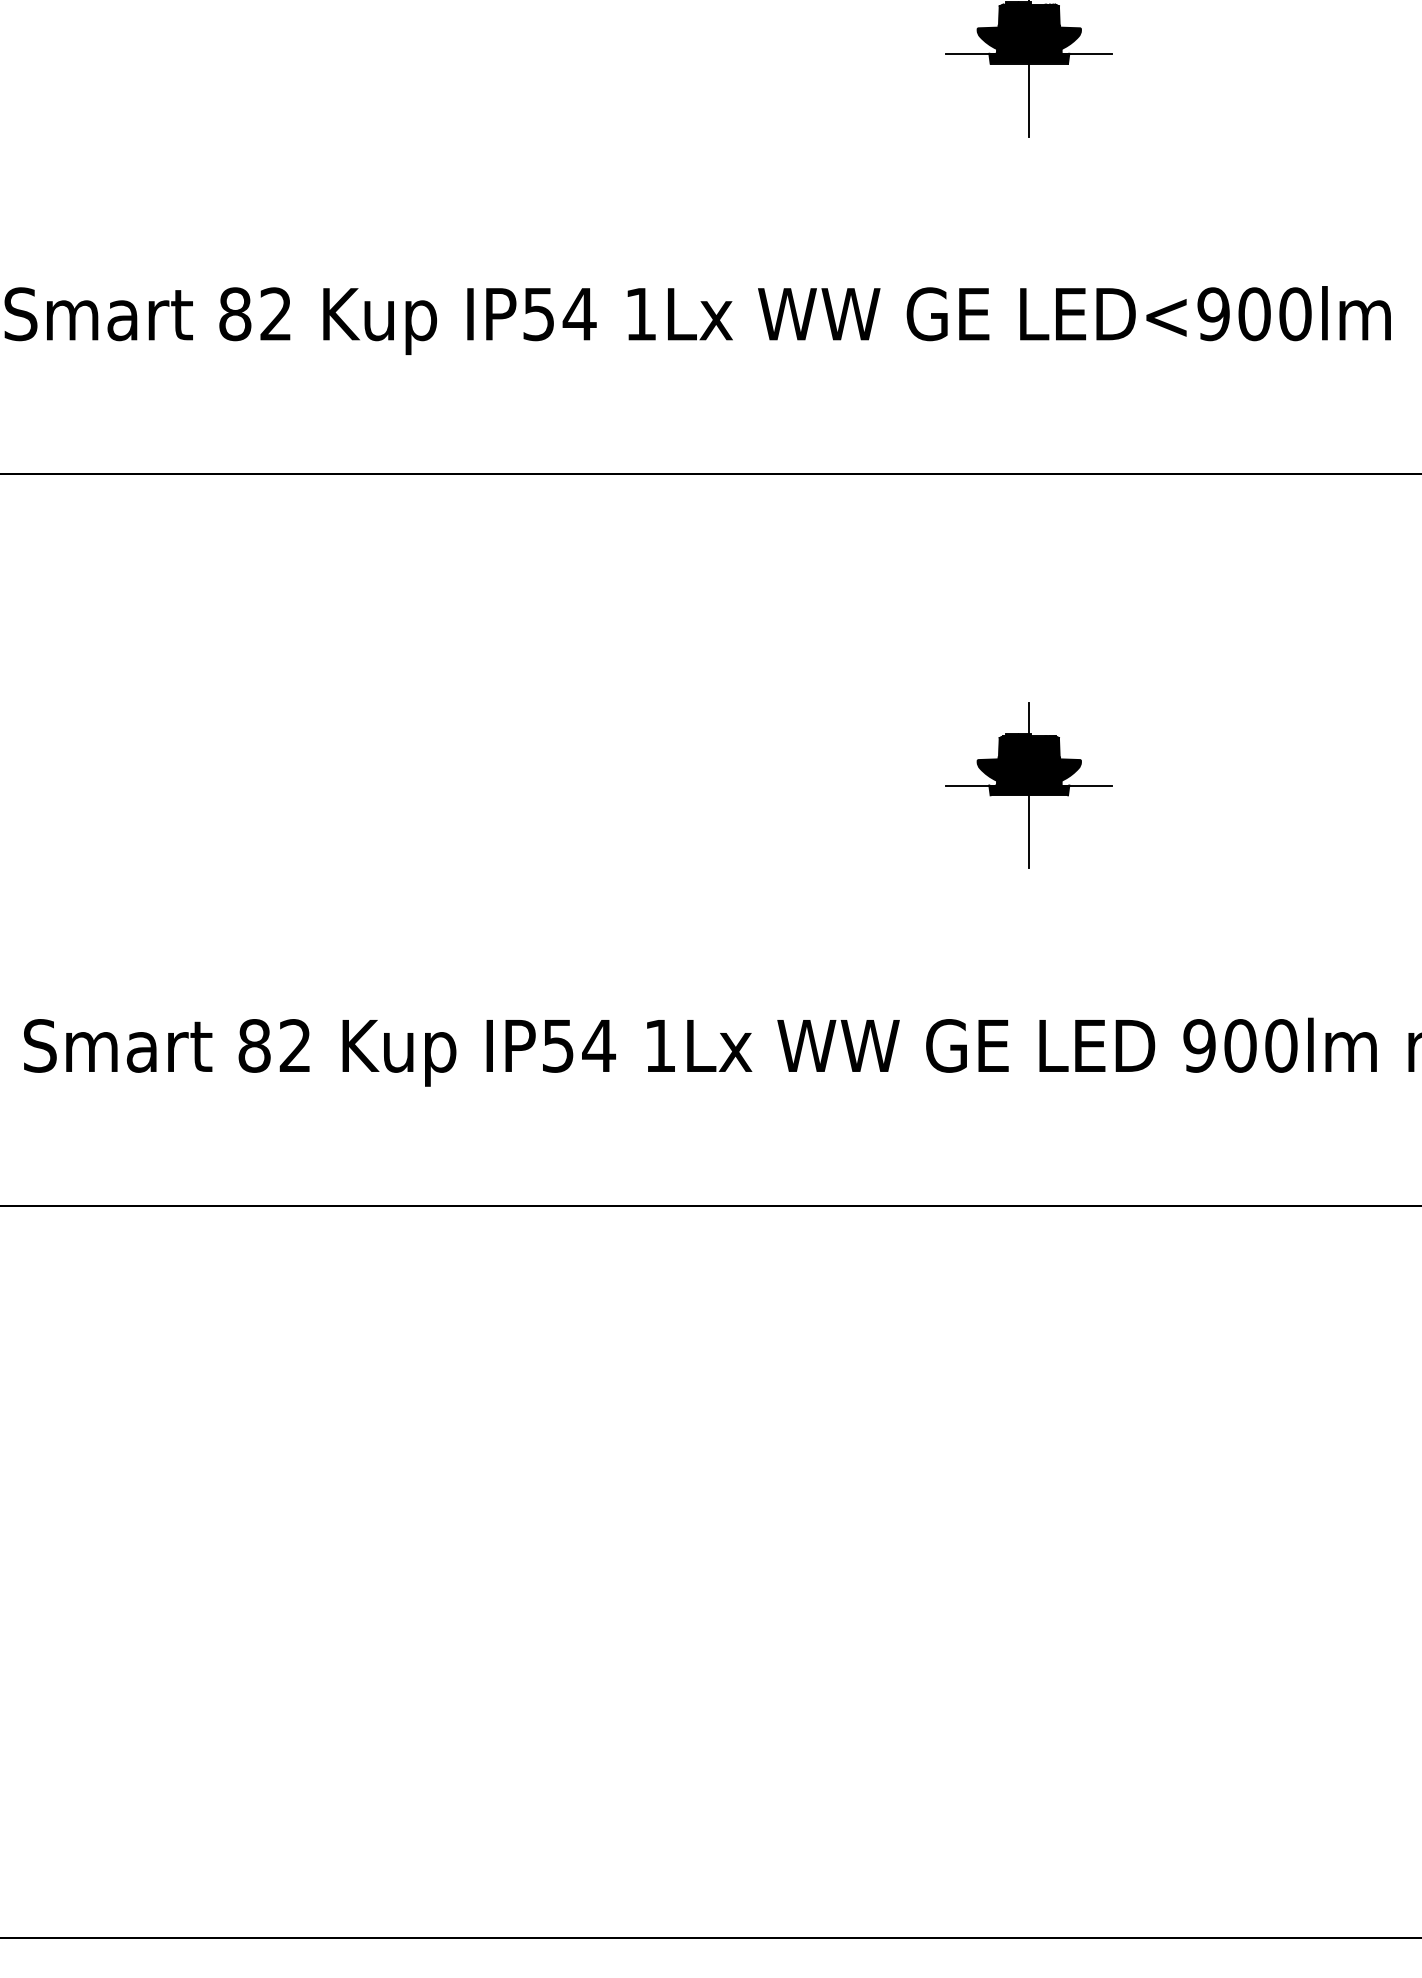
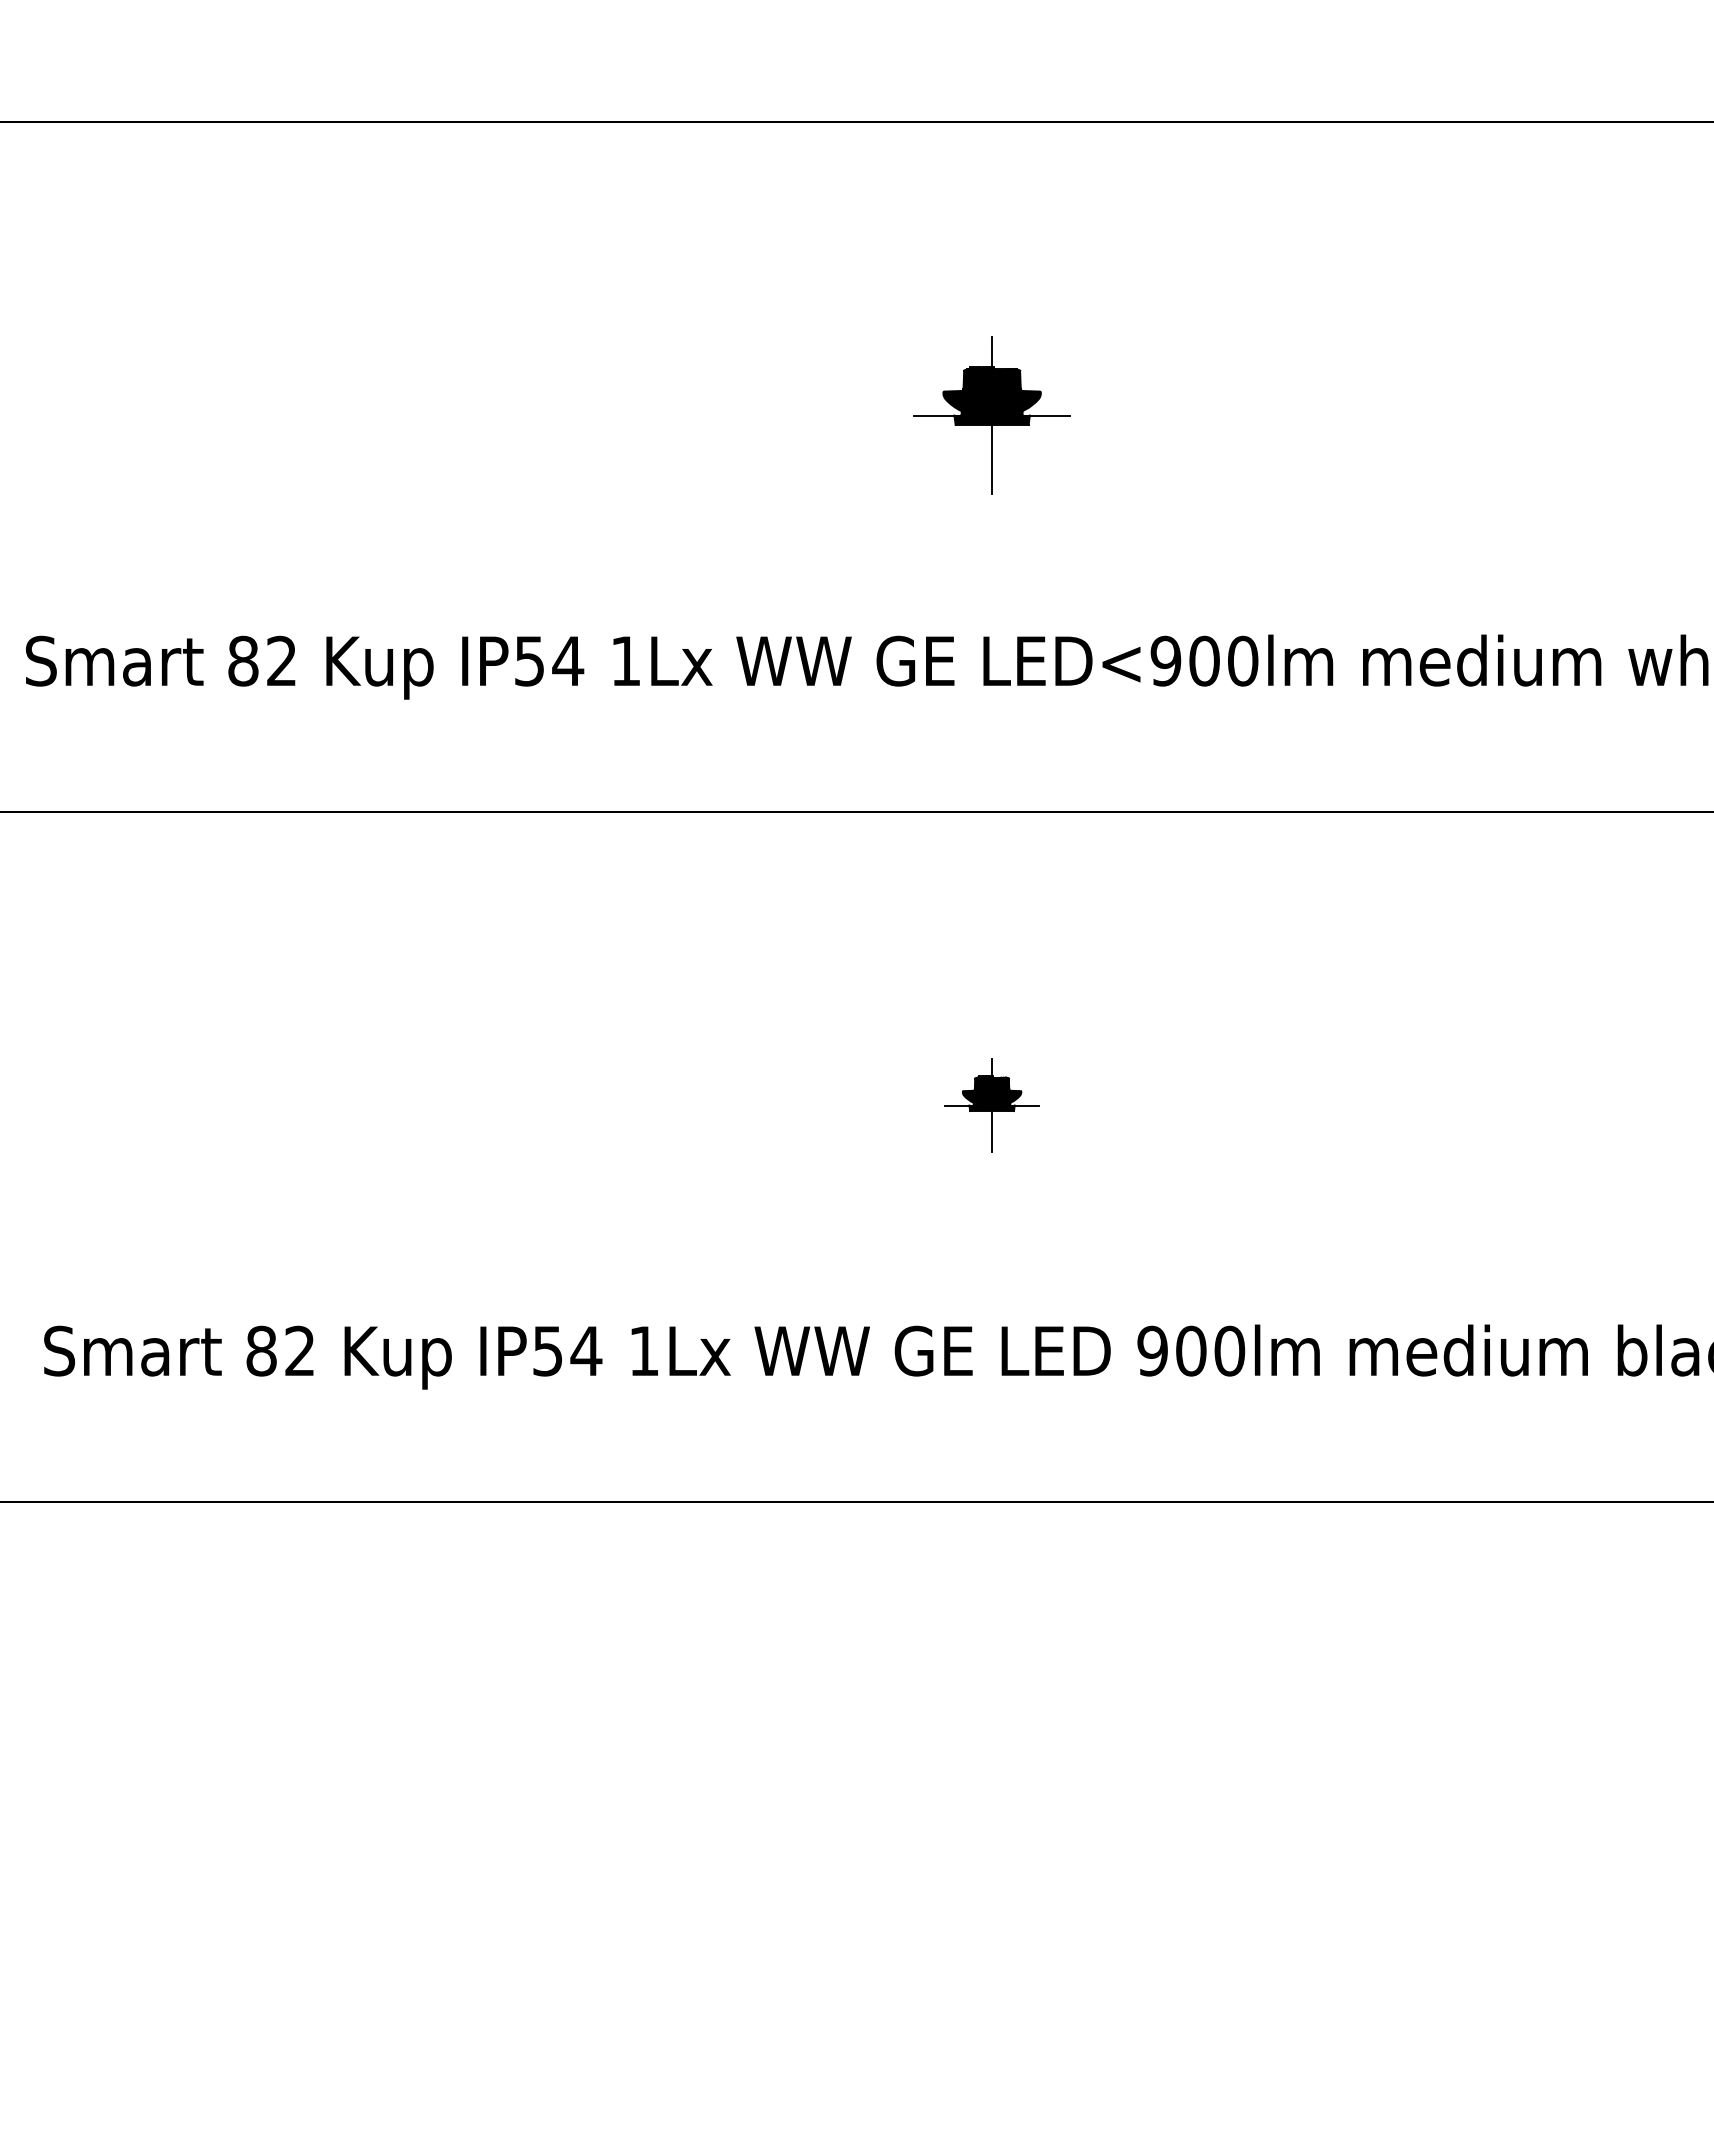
part: (1028, 785) -> (991, 1105), size x0.6

